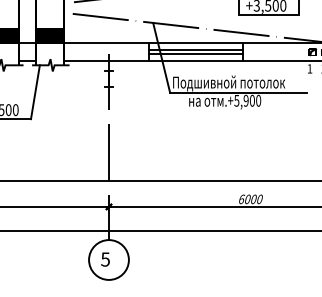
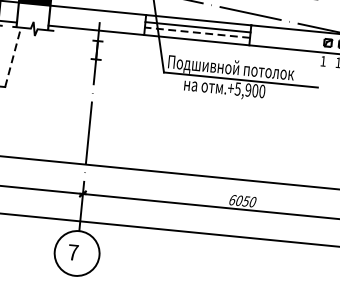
line: (196, 54) -> (197, 32), solid -> dashed
line: (35, 91) -> (13, 56), solid -> dashed
text: (253, 198) -> (245, 200), 6000 -> 6050
text: (105, 259) -> (73, 252), 5 -> 7

